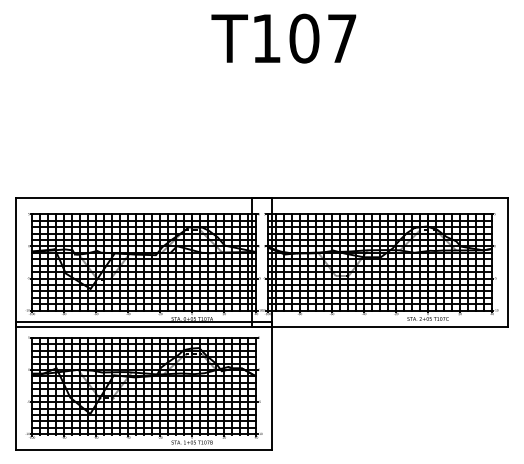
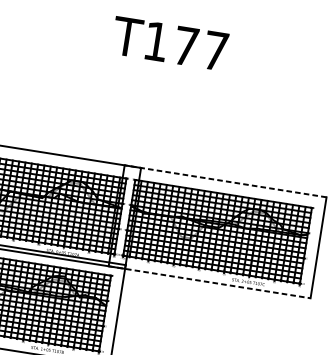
text: (304, 38) -> (186, 46), T107 -> T177
line: (379, 198) -> (225, 181), solid -> dashed
line: (380, 326) -> (210, 282), solid -> dashed

